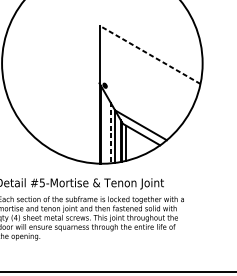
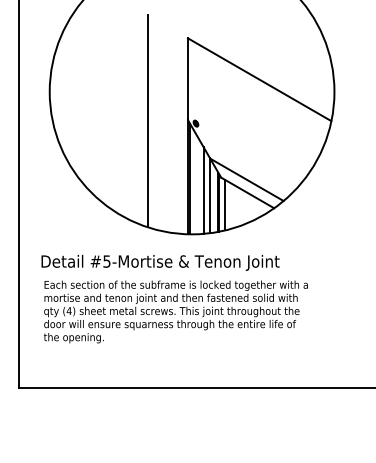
line: (149, 54) -> (259, 79), dashed -> solid
line: (71, 84) -> (148, 121), added
line: (110, 133) -> (203, 191), dashed -> solid

